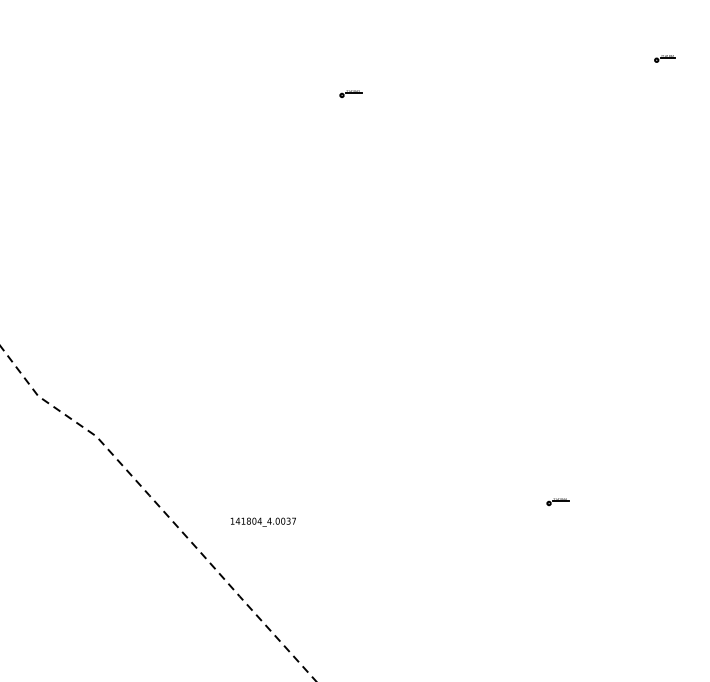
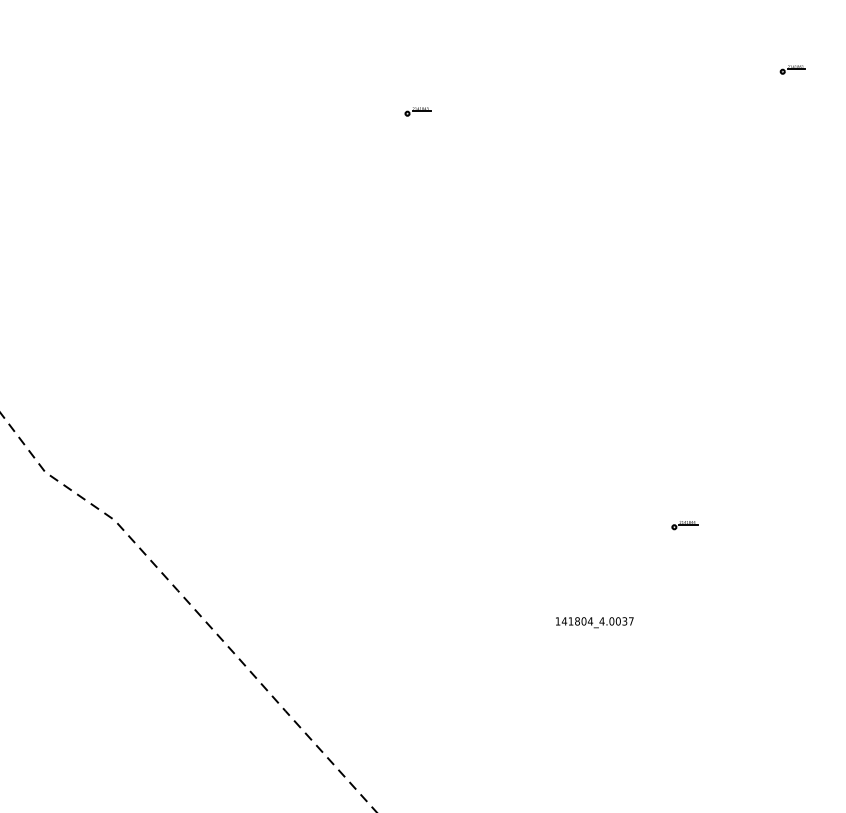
part: (557, 502) -> (684, 525), moved
text: (263, 522) -> (594, 622), moved

